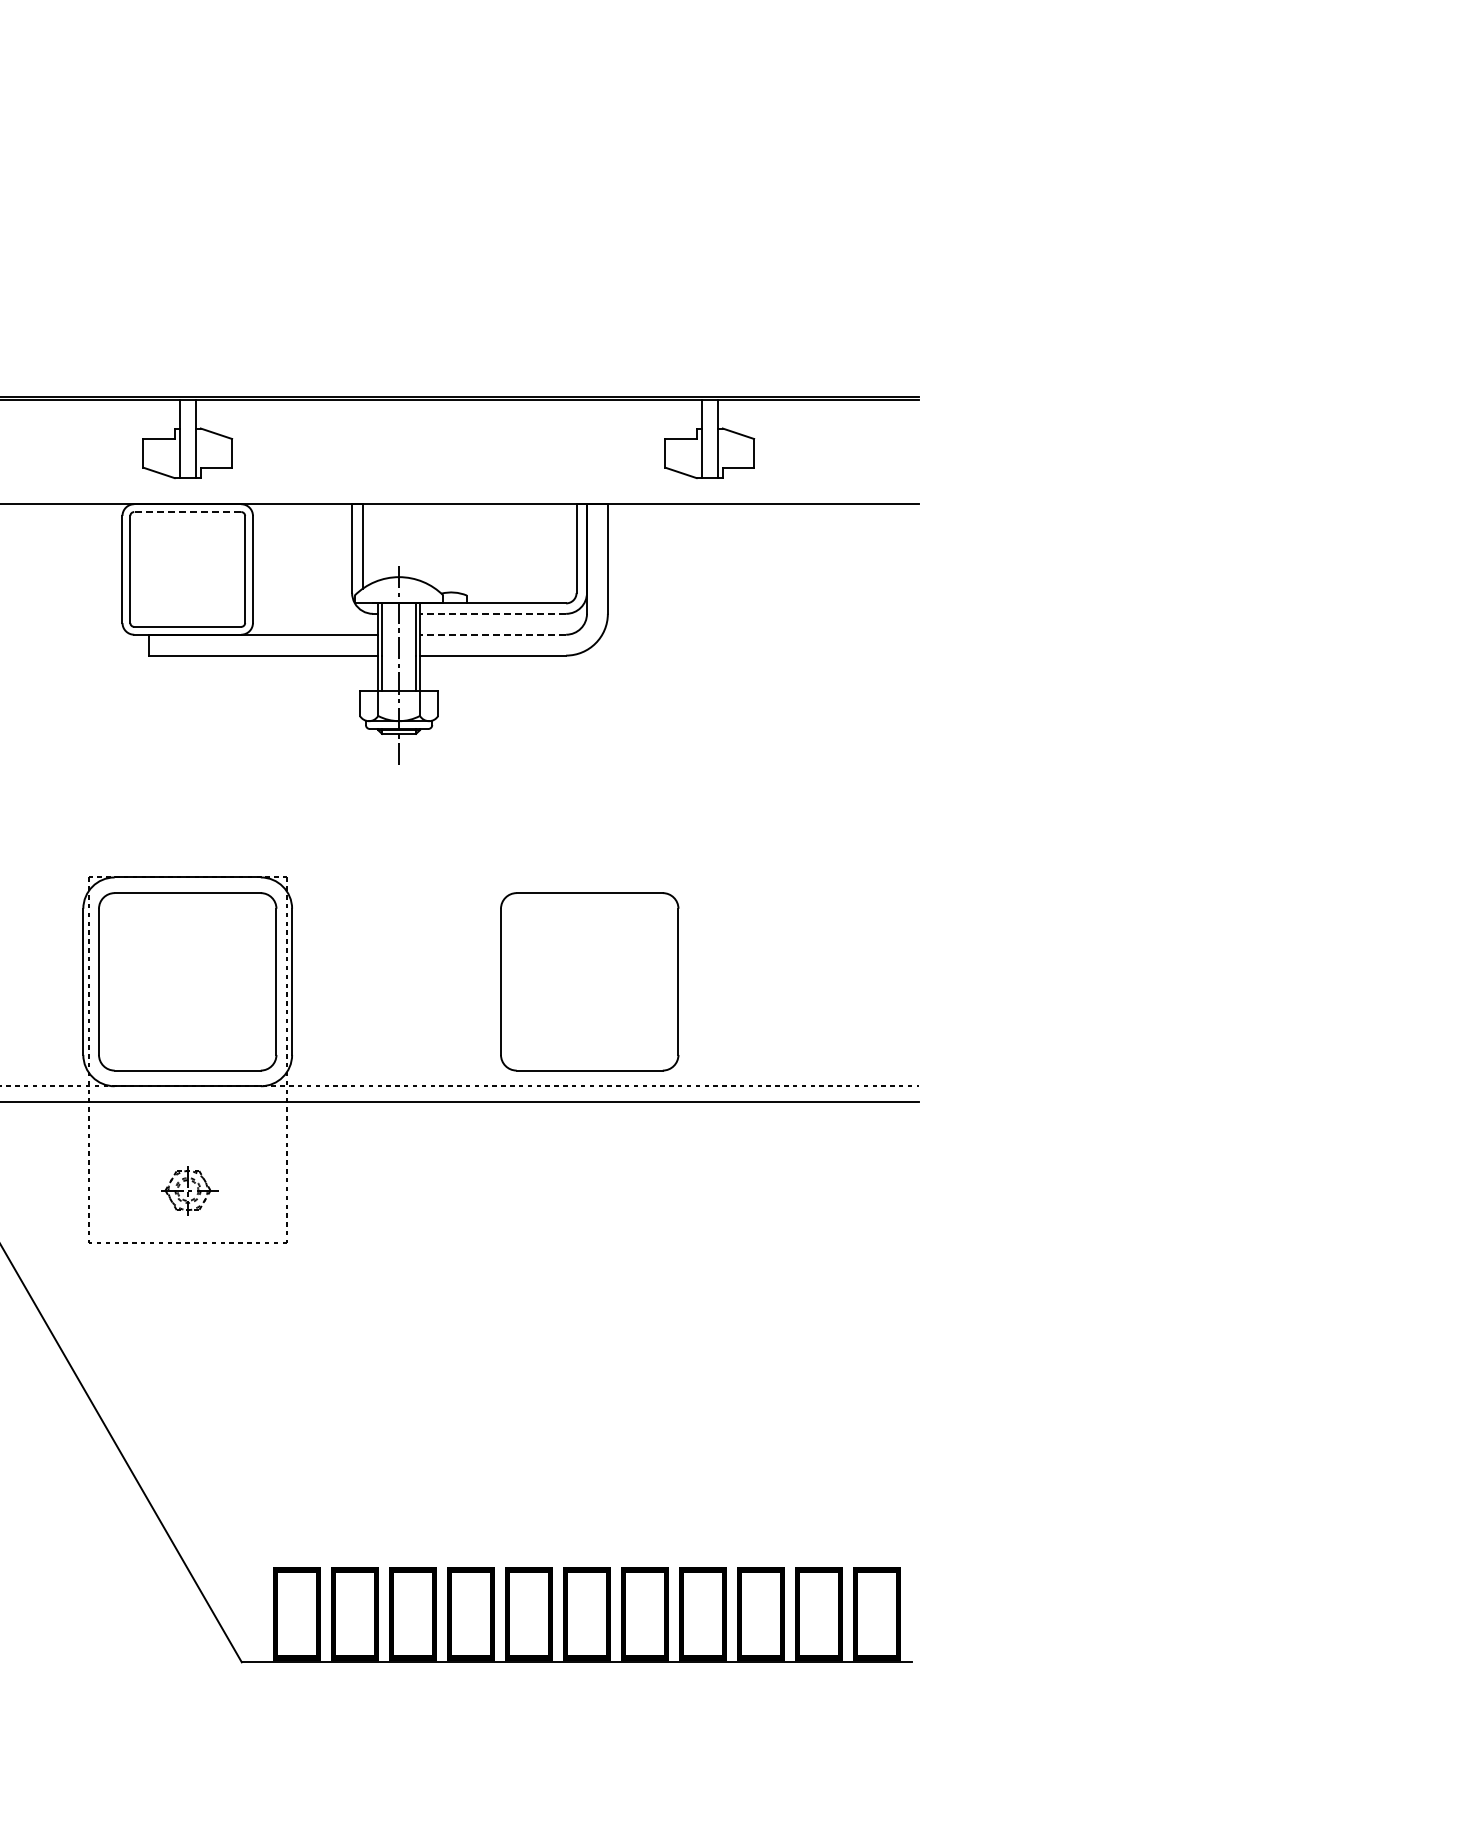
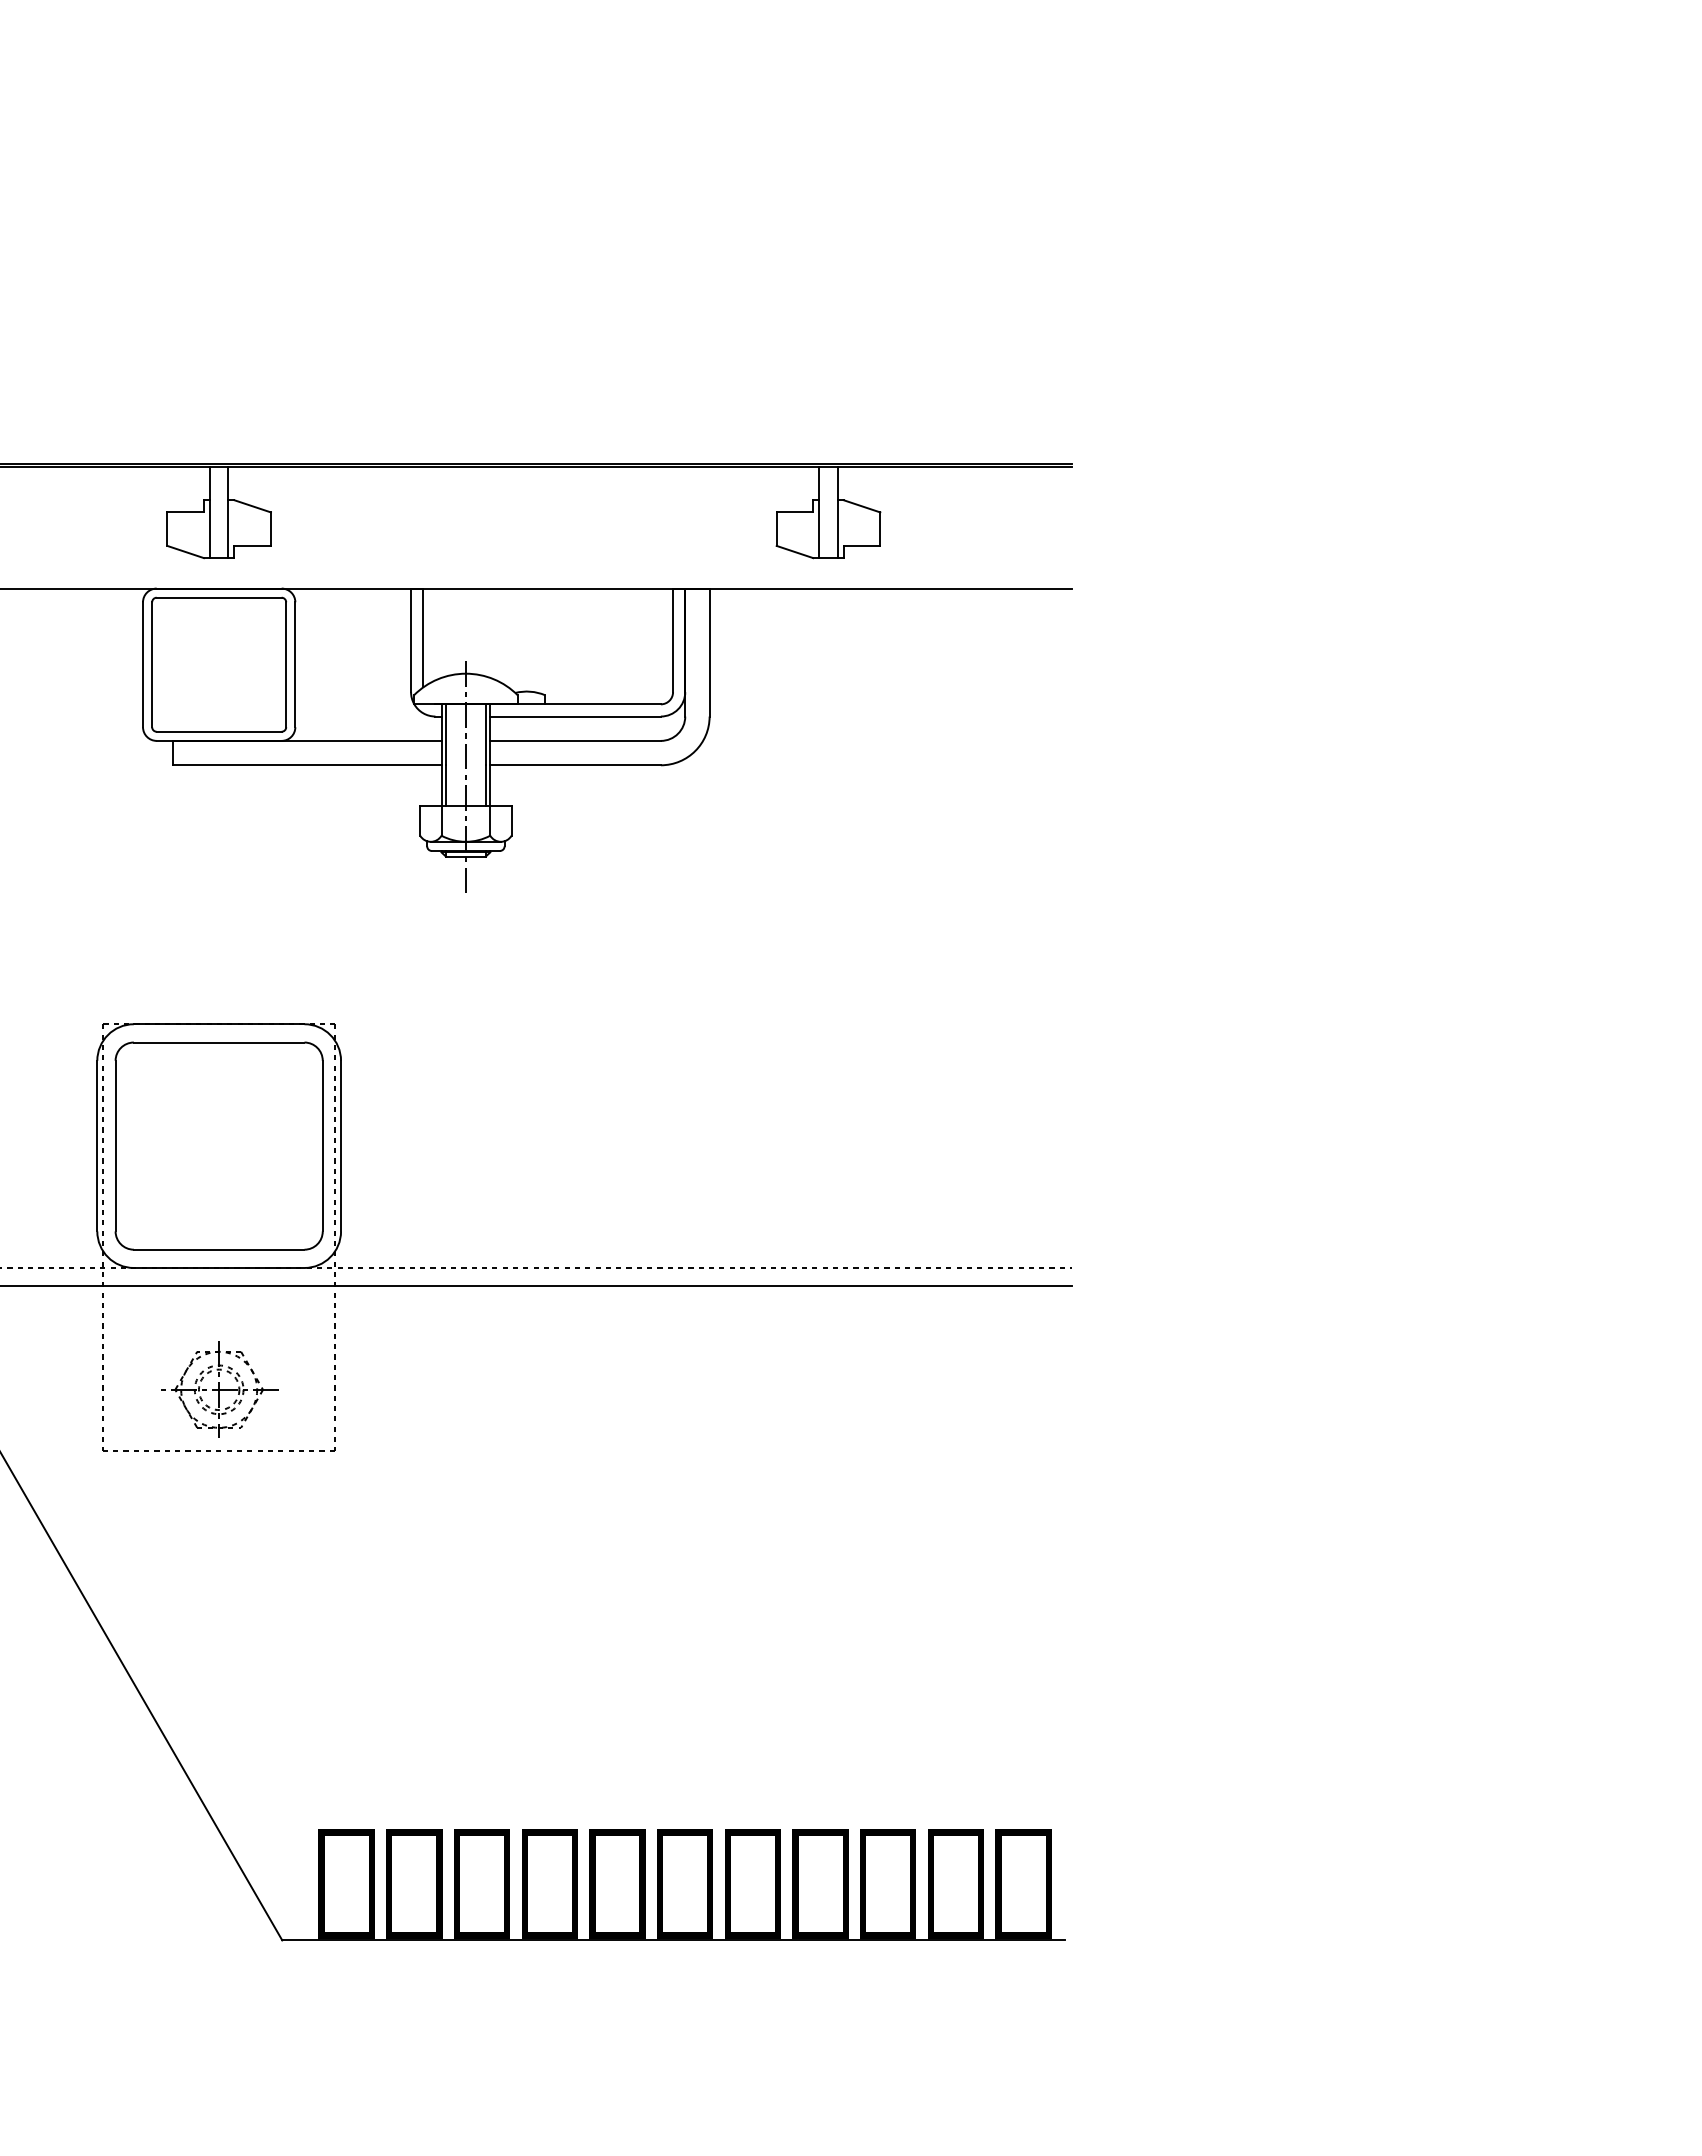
line: (187, 512) -> (218, 598), dashed -> solid
line: (492, 613) -> (574, 716), dashed -> solid
line: (492, 634) -> (574, 740), dashed -> solid
part: (589, 981) -> (688, 1145), removed
part: (188, 1190) -> (220, 1389), size x1.67

